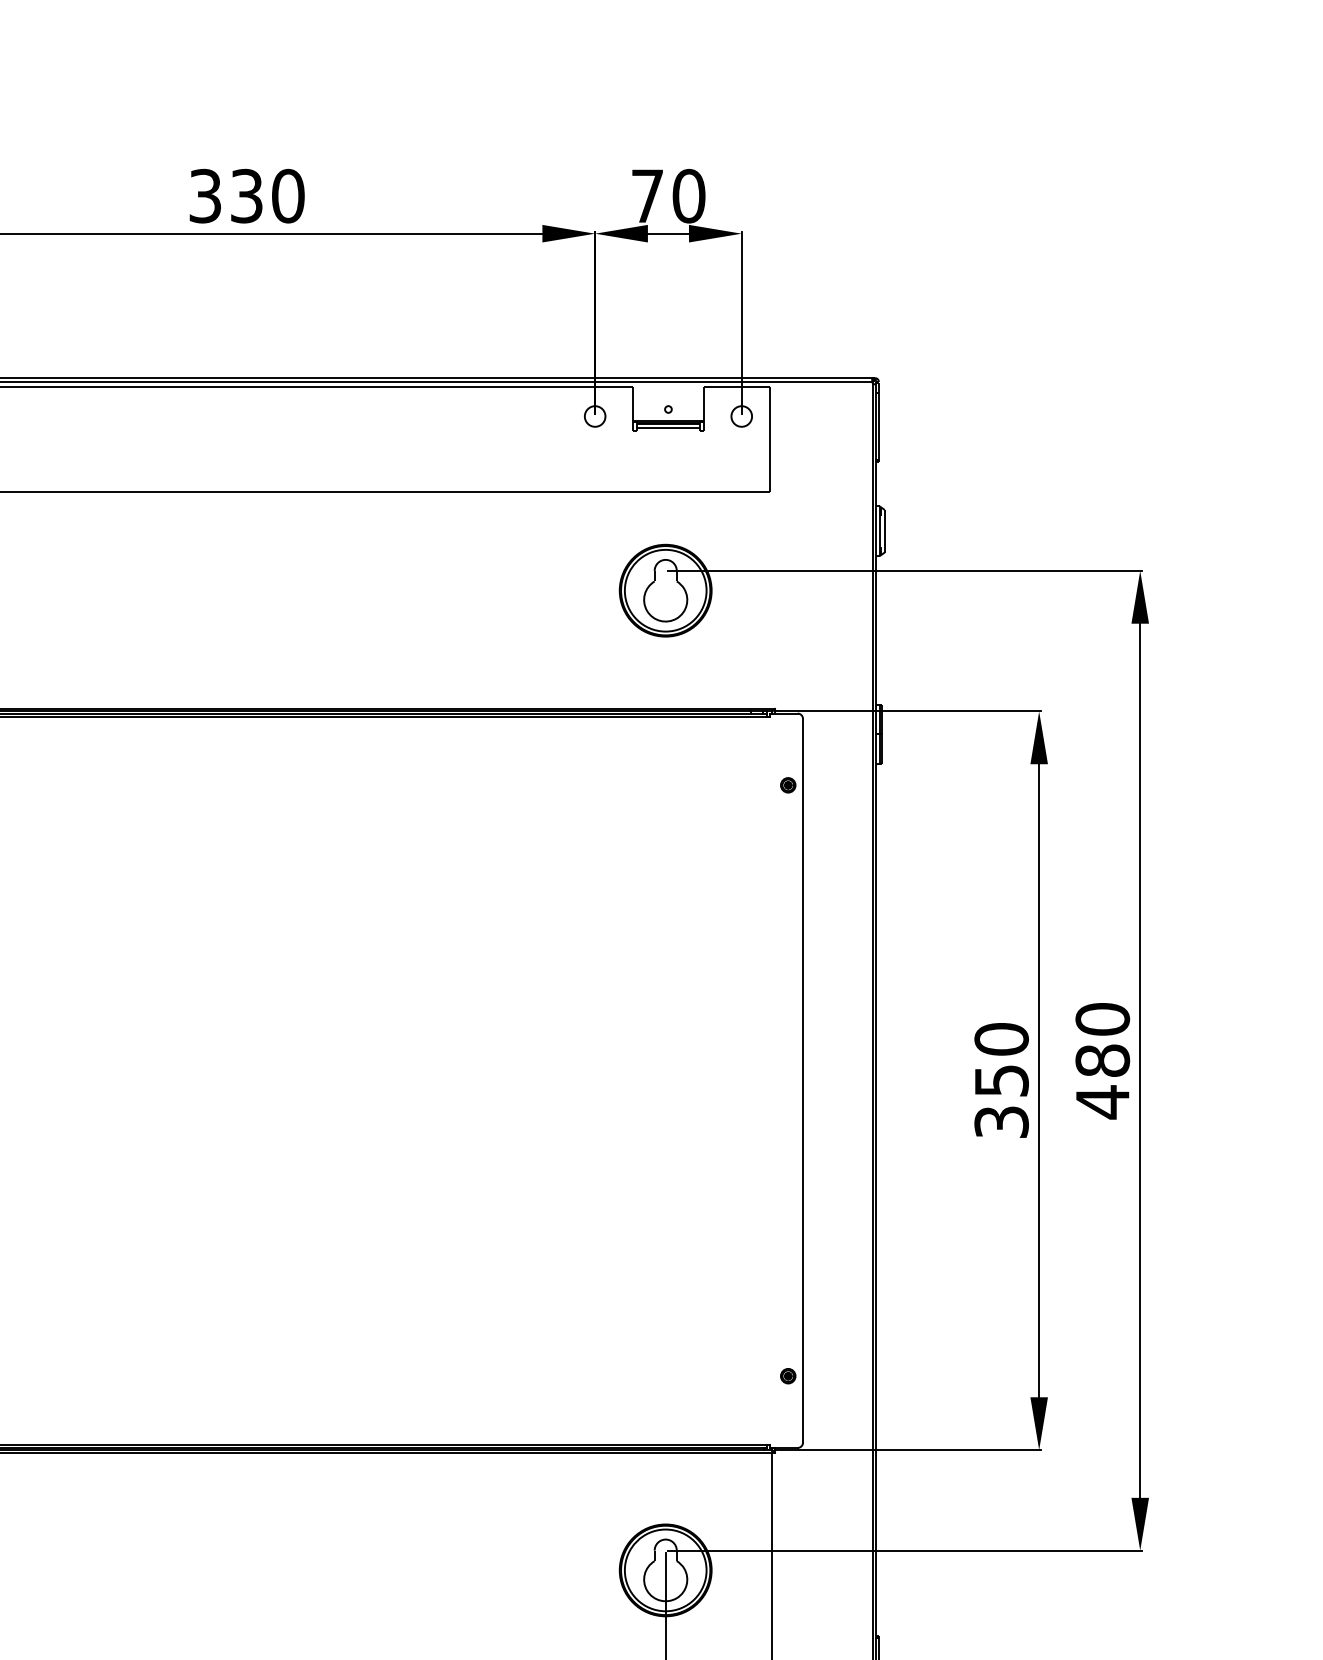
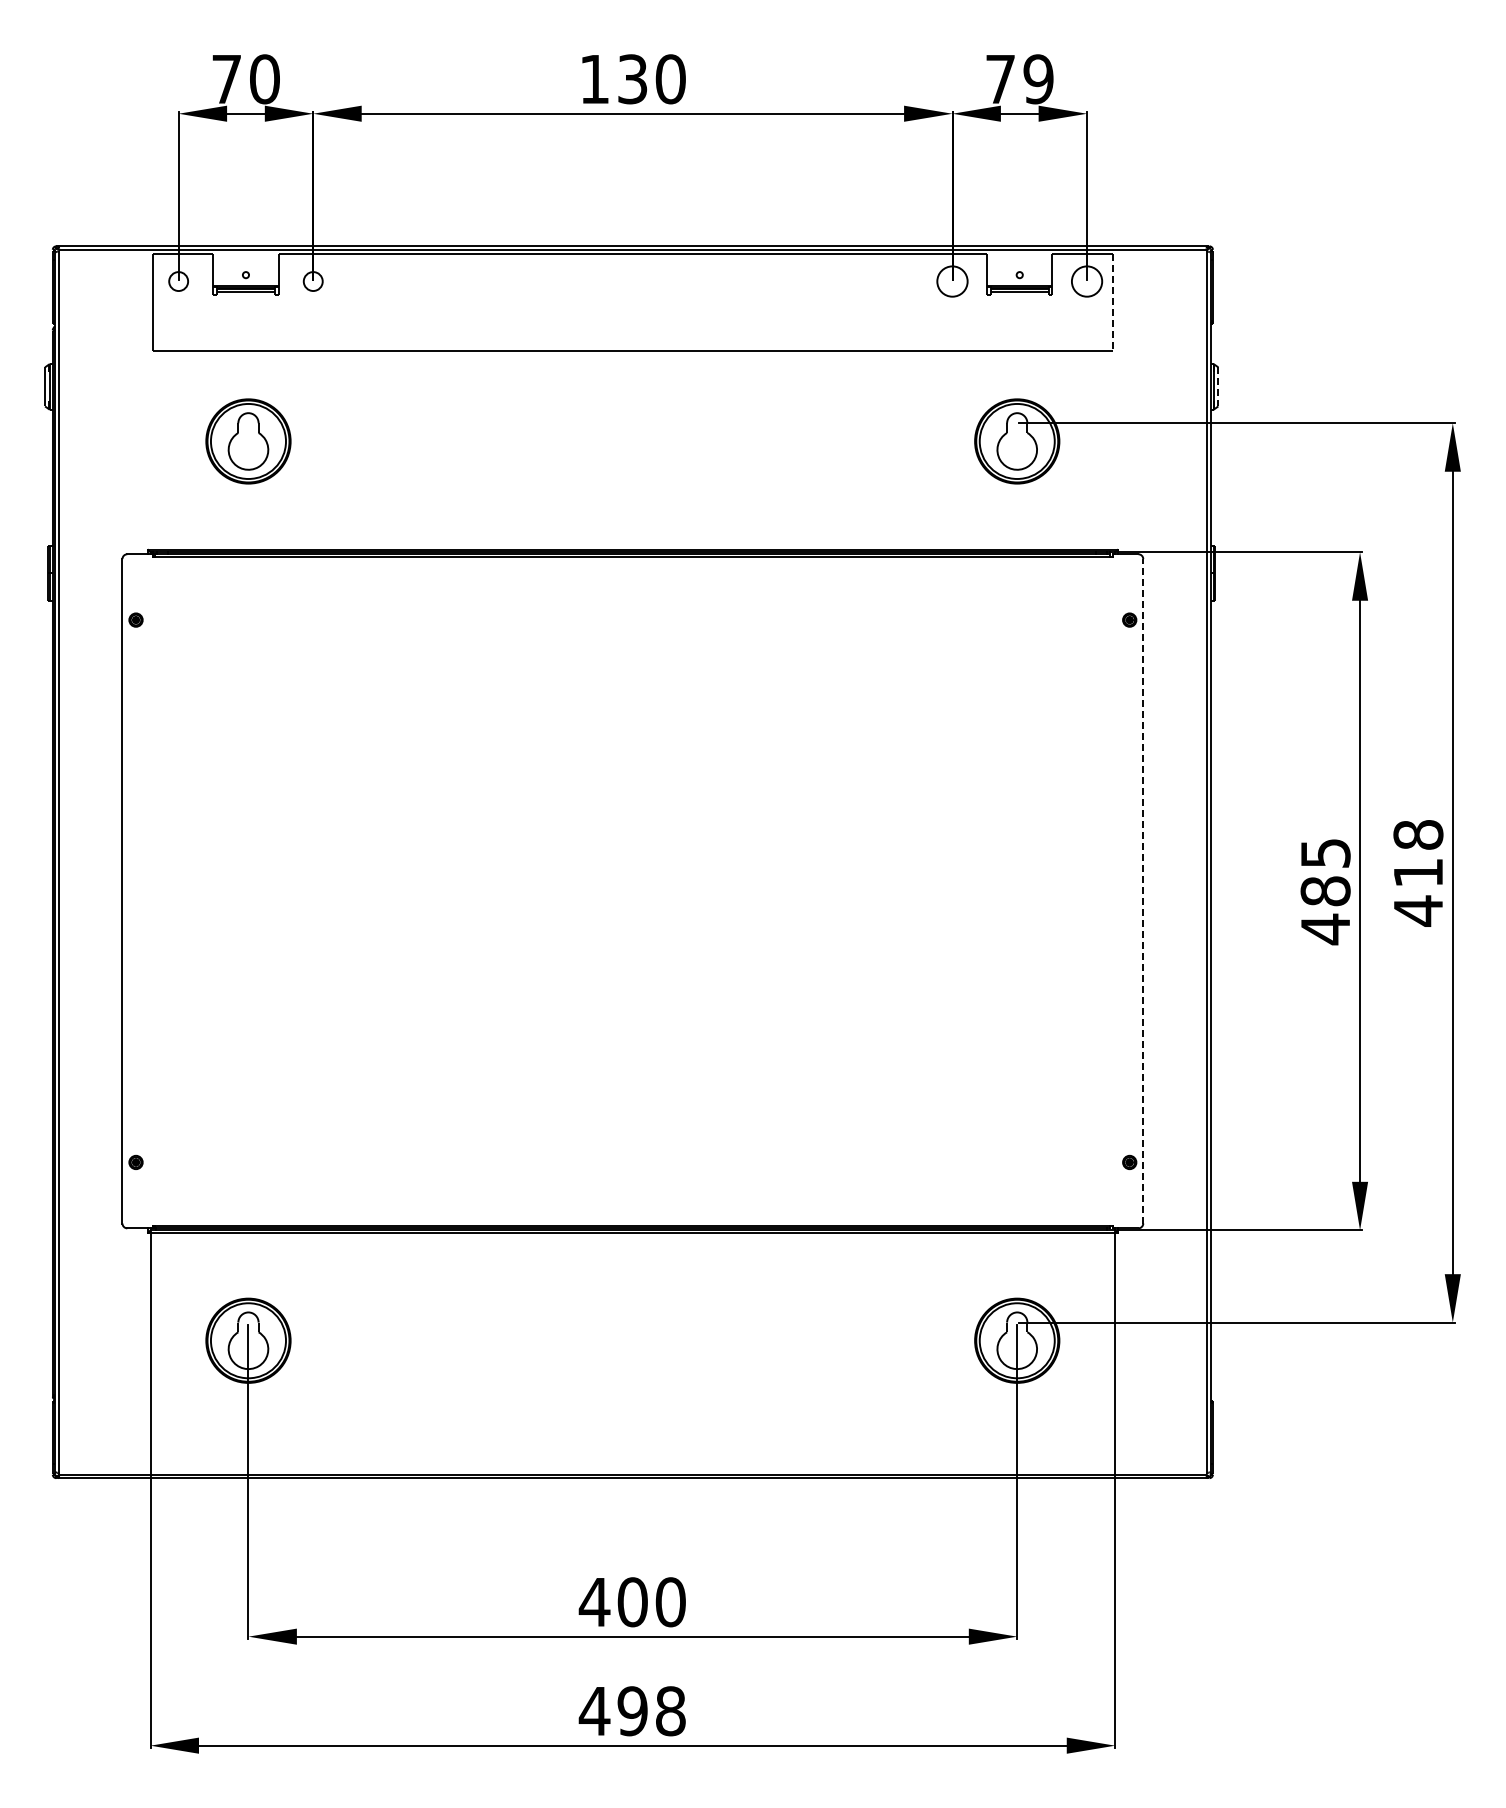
text: (205, 196) -> (594, 79), 330 -> 130
text: (688, 196) -> (1038, 79), 70 -> 79
circle: (595, 416) -> (952, 281), size x1.6
circle: (741, 416) -> (1086, 281), size x1.6
line: (769, 440) -> (1112, 303), solid -> dashed
line: (884, 530) -> (1218, 386), solid -> dashed
text: (1102, 1039) -> (1418, 853), 480 -> 418
line: (803, 1079) -> (1143, 890), solid -> dashed
text: (1001, 1080) -> (1325, 891), 350 -> 485

